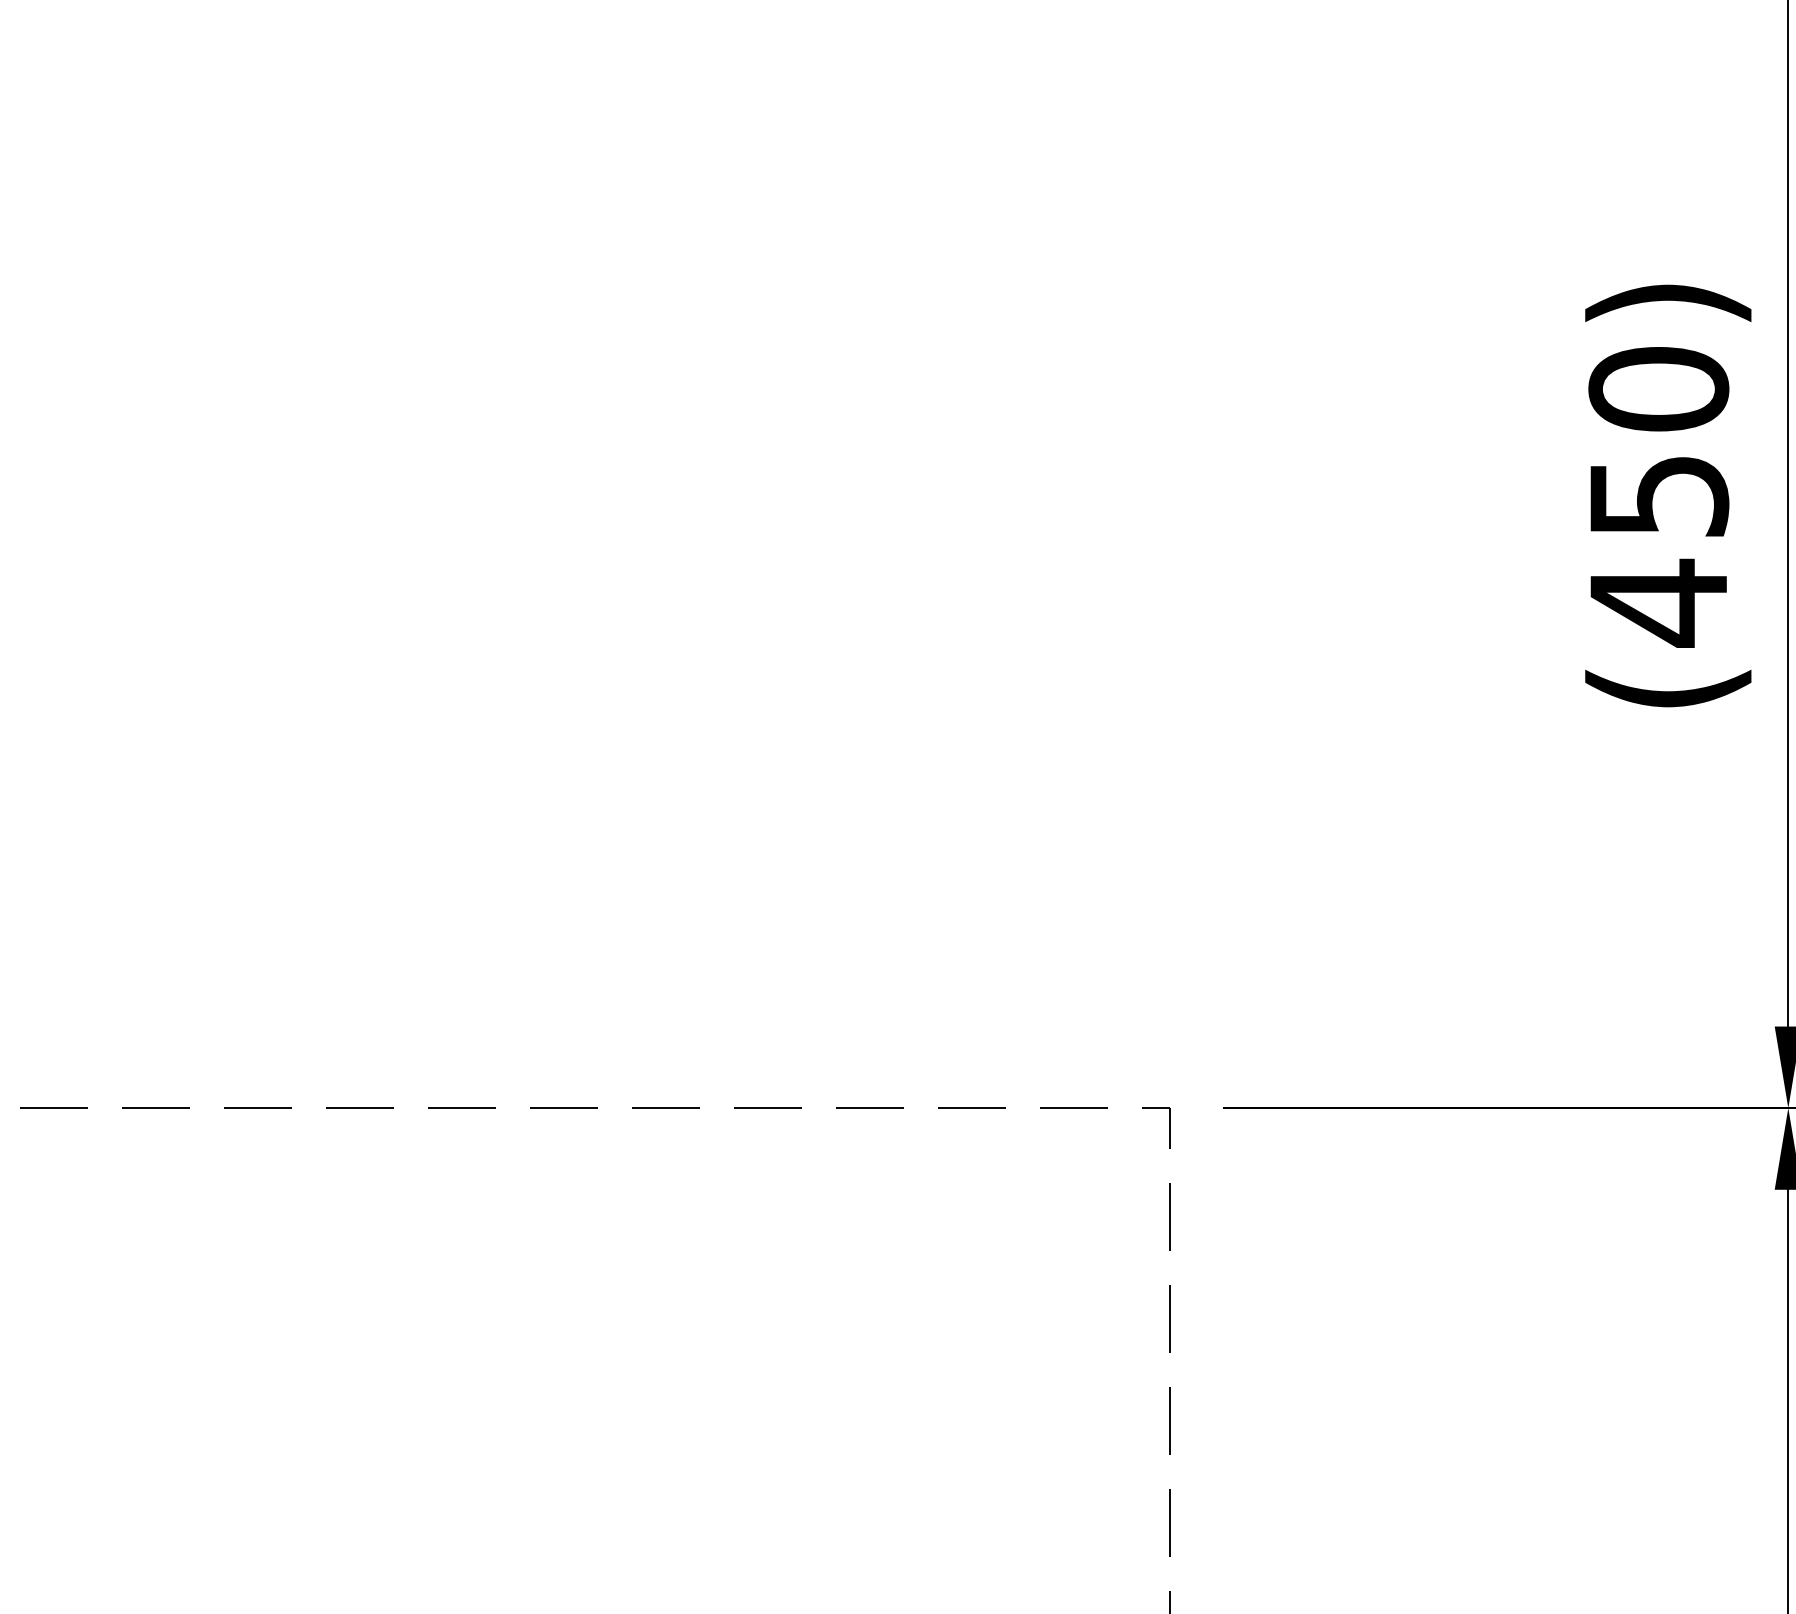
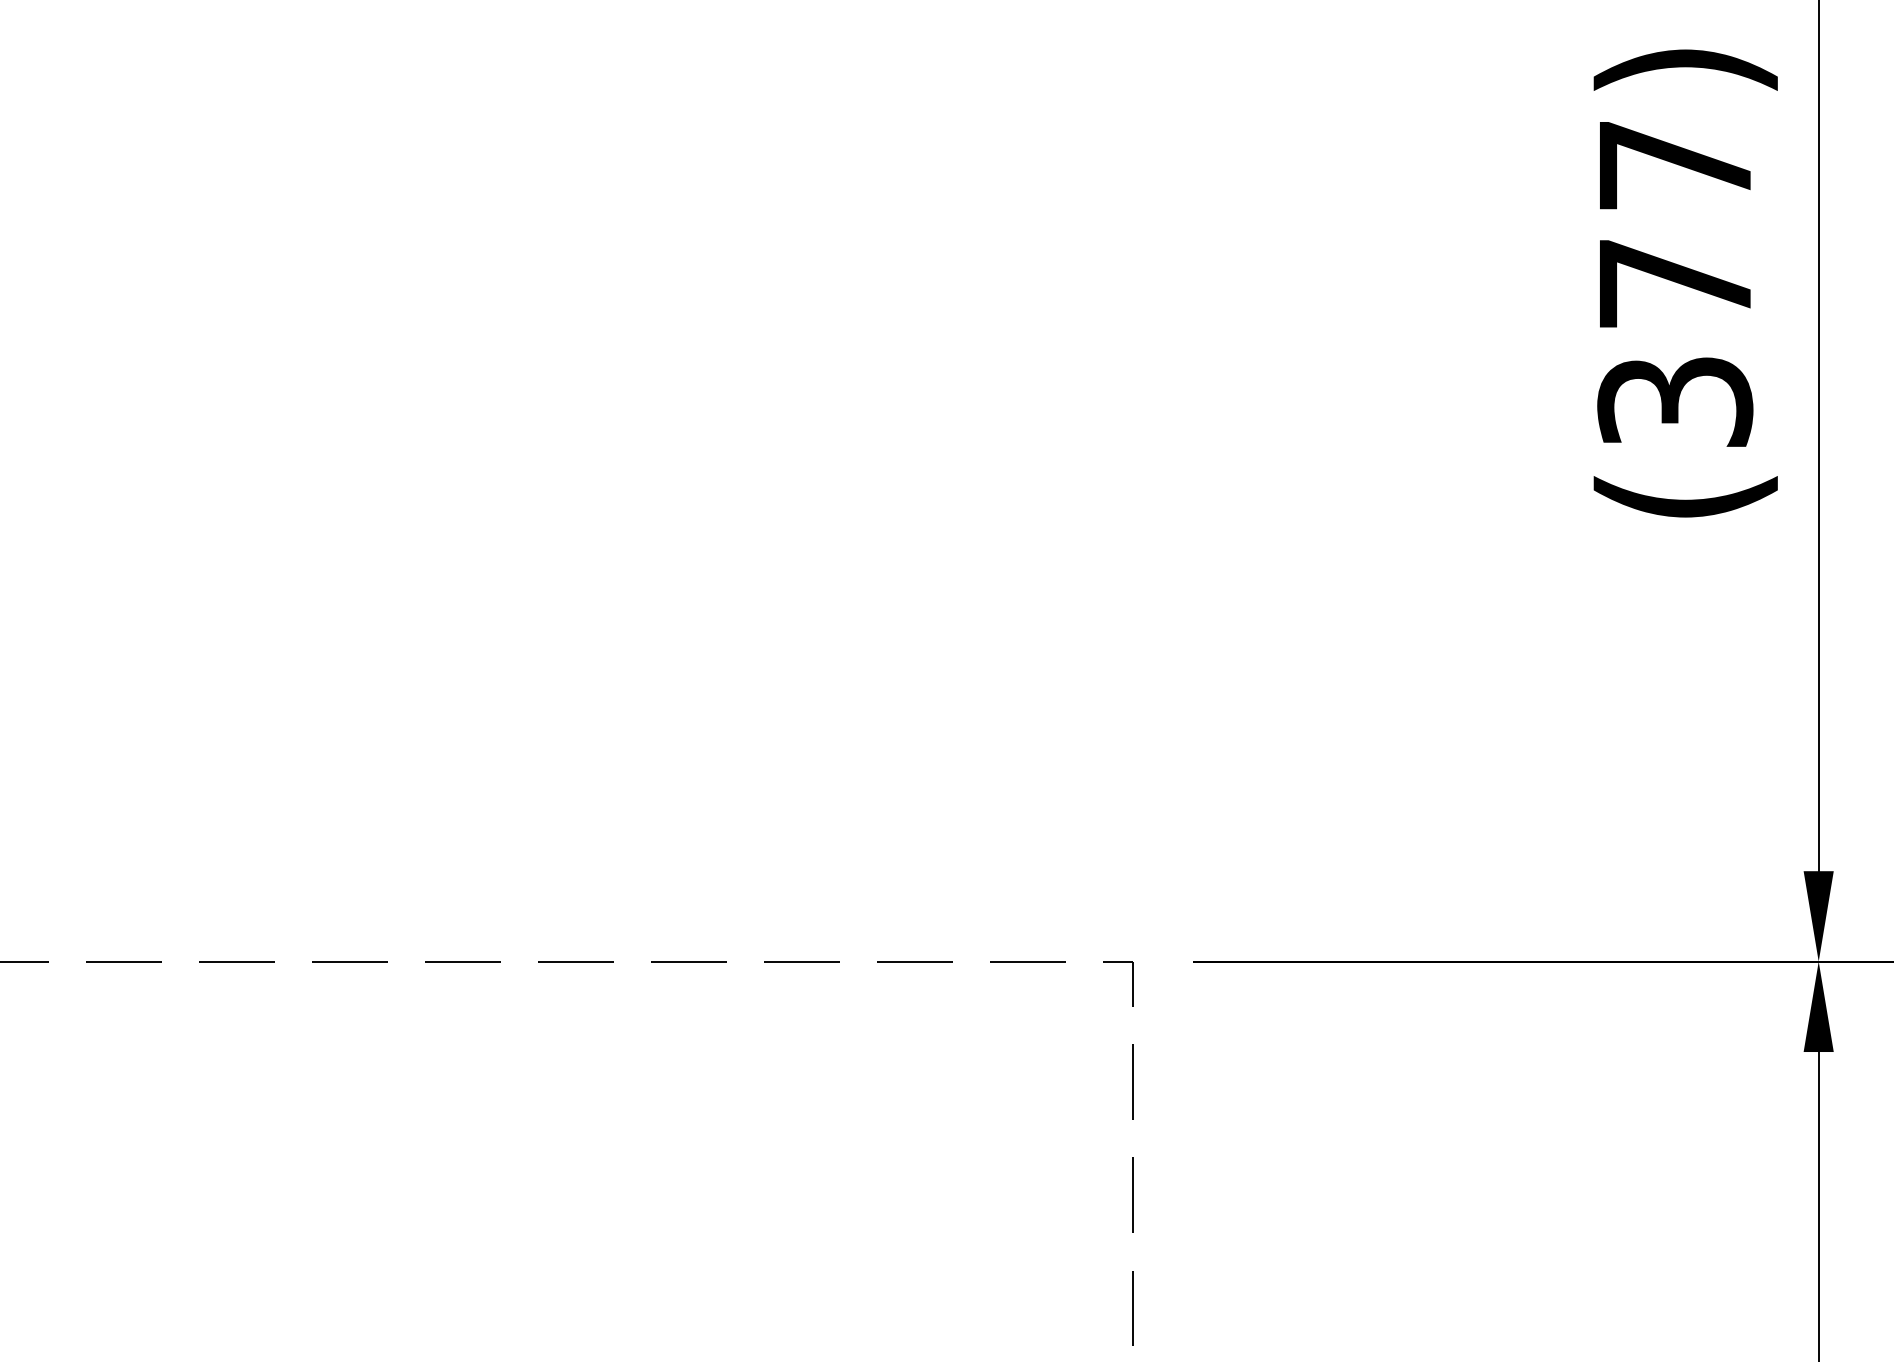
text: (1658, 497) -> (1674, 285), (450) -> (377)

